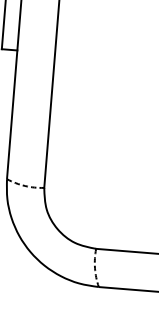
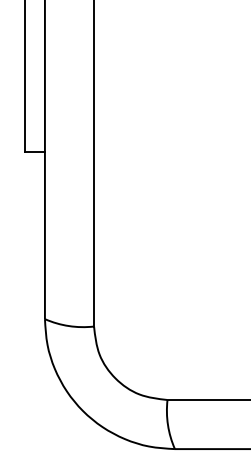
arc: (25, 186) -> (69, 326), dashed -> solid
arc: (94, 268) -> (167, 425), dashed -> solid

